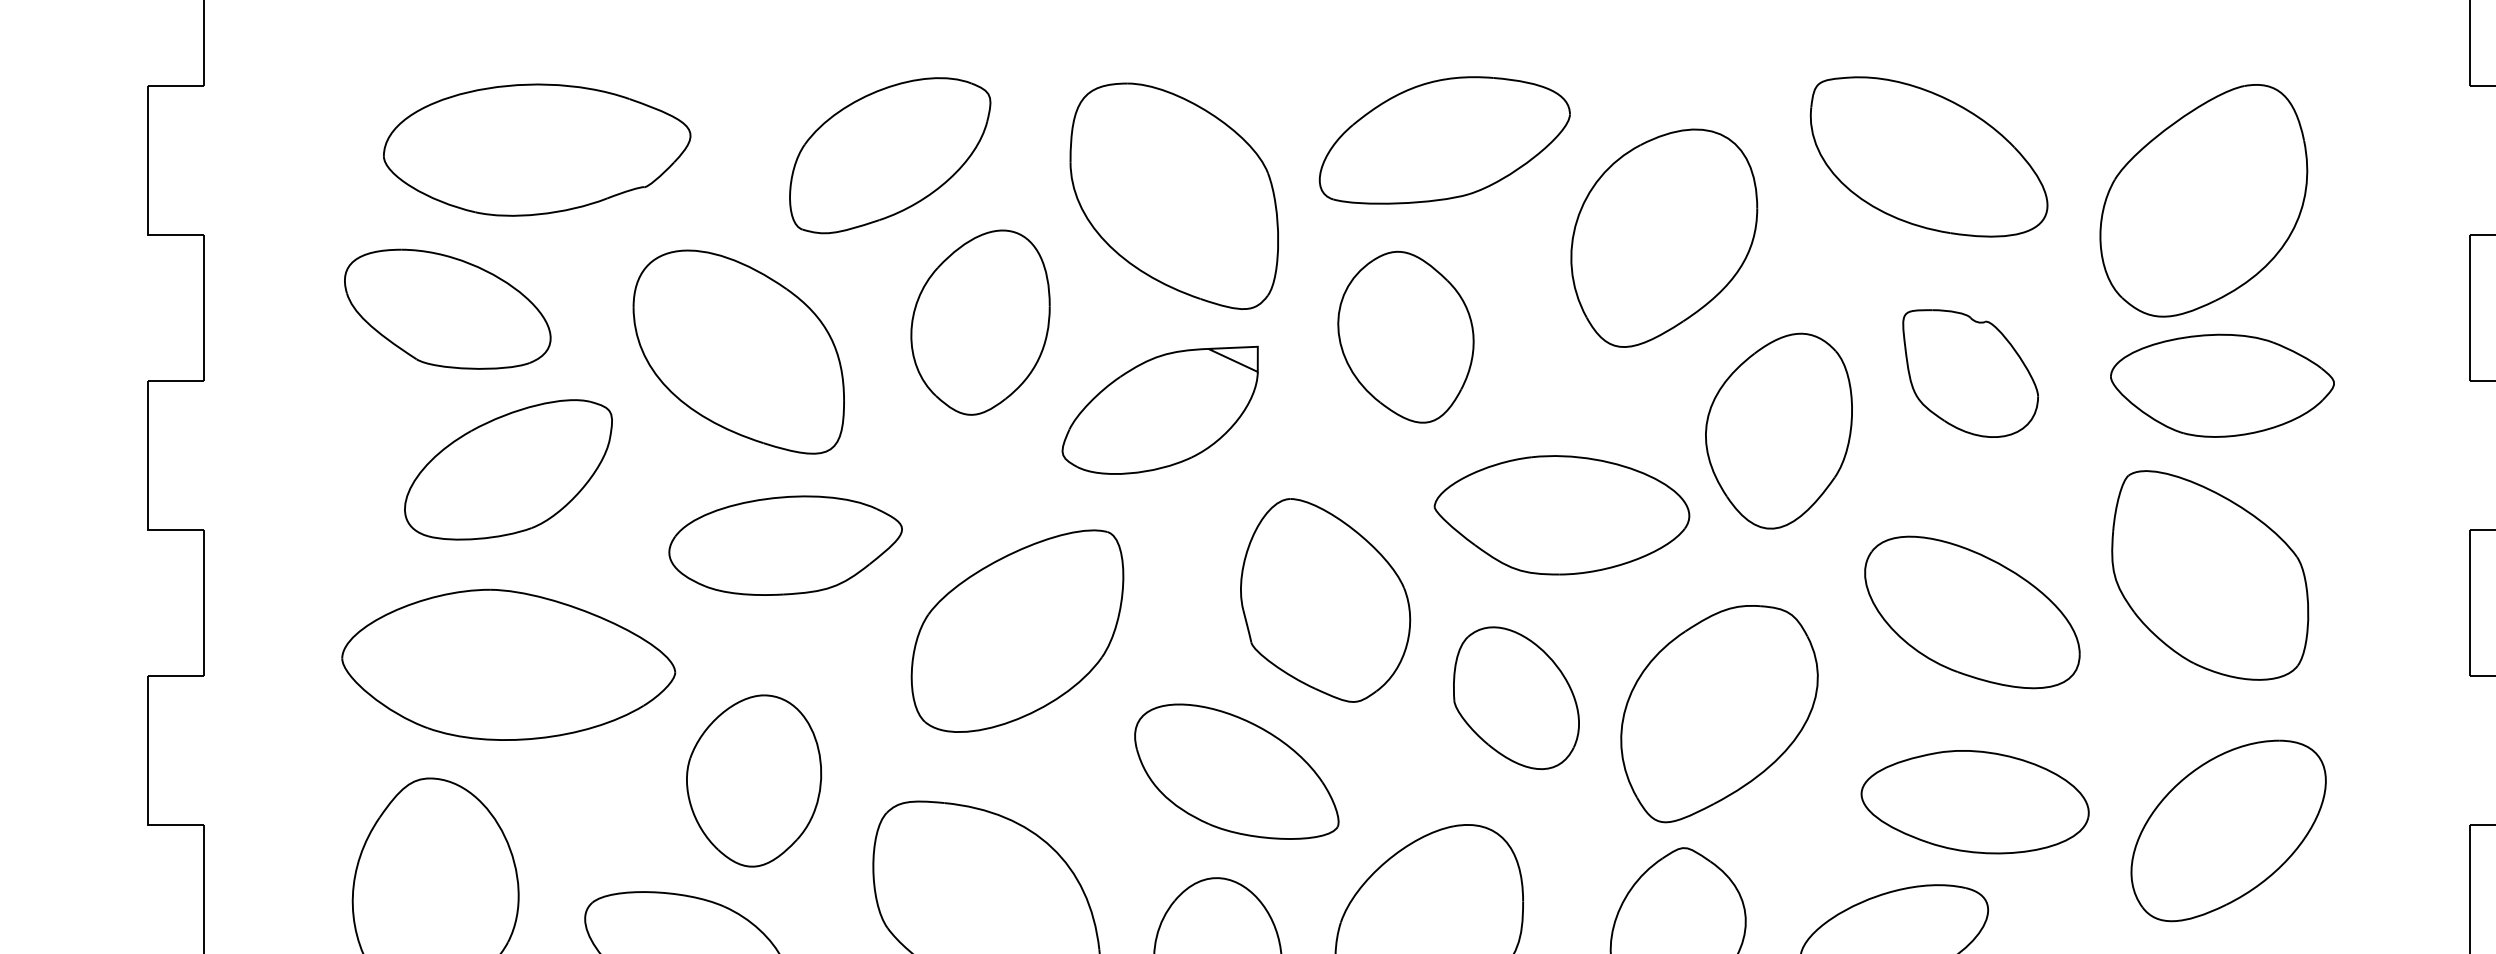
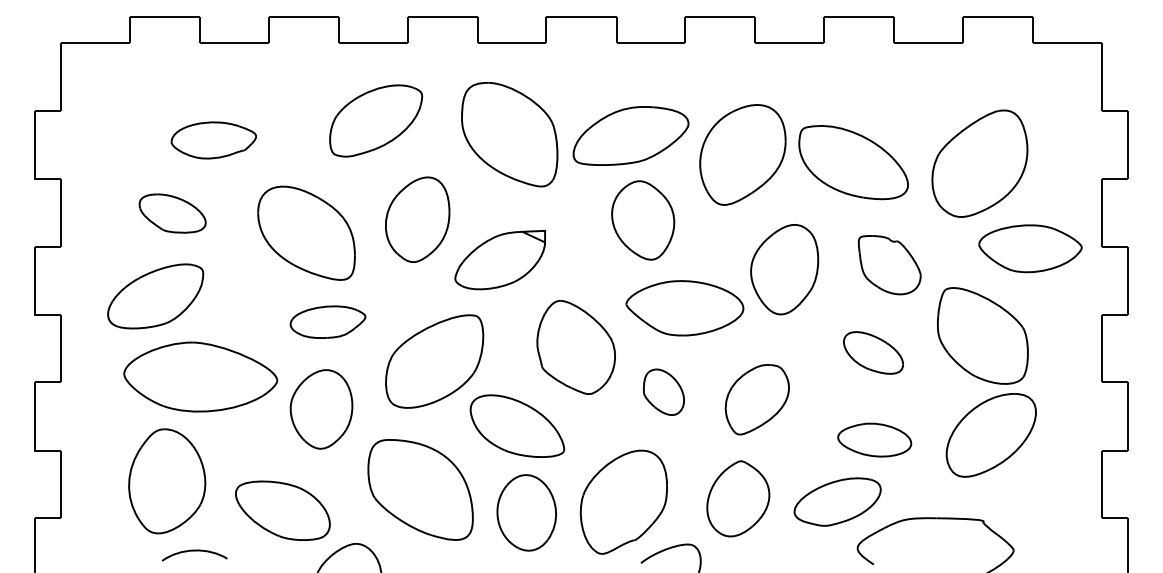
part: (536, 150) -> (213, 140), size x0.6
part: (891, 154) -> (376, 120), moved
part: (1928, 156) -> (853, 162), moved
part: (1173, 195) -> (509, 134), moved
part: (1663, 237) -> (742, 154), moved
part: (447, 309) -> (172, 213), size x0.7
part: (1406, 337) -> (643, 220), moved
part: (1970, 374) -> (889, 265), moved
part: (2222, 385) -> (1030, 248), moved
part: (508, 470) -> (155, 296), moved
part: (784, 543) -> (327, 321), size x0.7
part: (1972, 611) -> (873, 352), size x0.6
part: (1515, 696) -> (663, 391), size x0.7
part: (1719, 713) -> (757, 399), size x0.7
part: (1236, 770) -> (517, 425), moved
part: (753, 781) -> (321, 409), moved
part: (1974, 800) -> (874, 439), size x0.7
part: (2226, 831) -> (990, 435), moved

